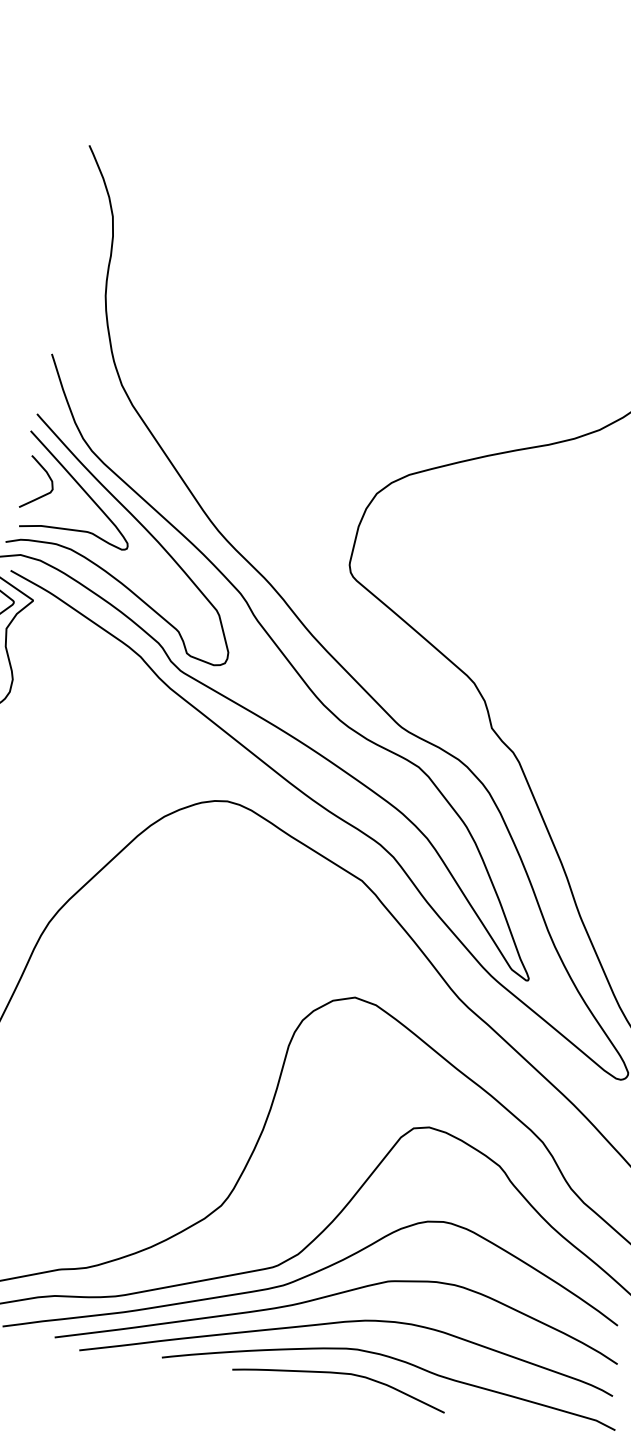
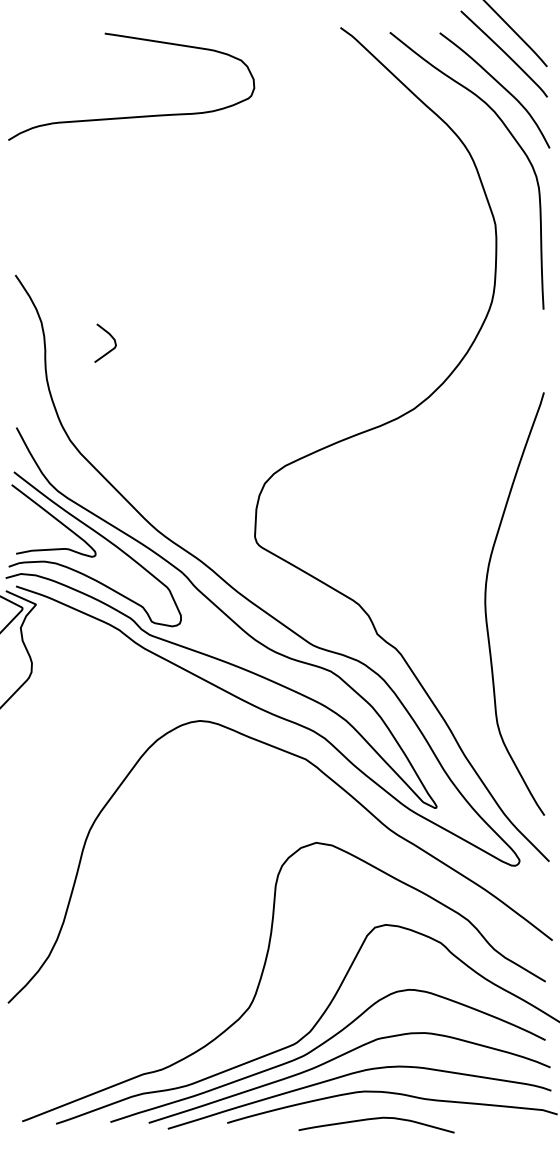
curve: (47, 475) -> (110, 336), moved
curve: (341, 1374) -> (376, 1119), moved

